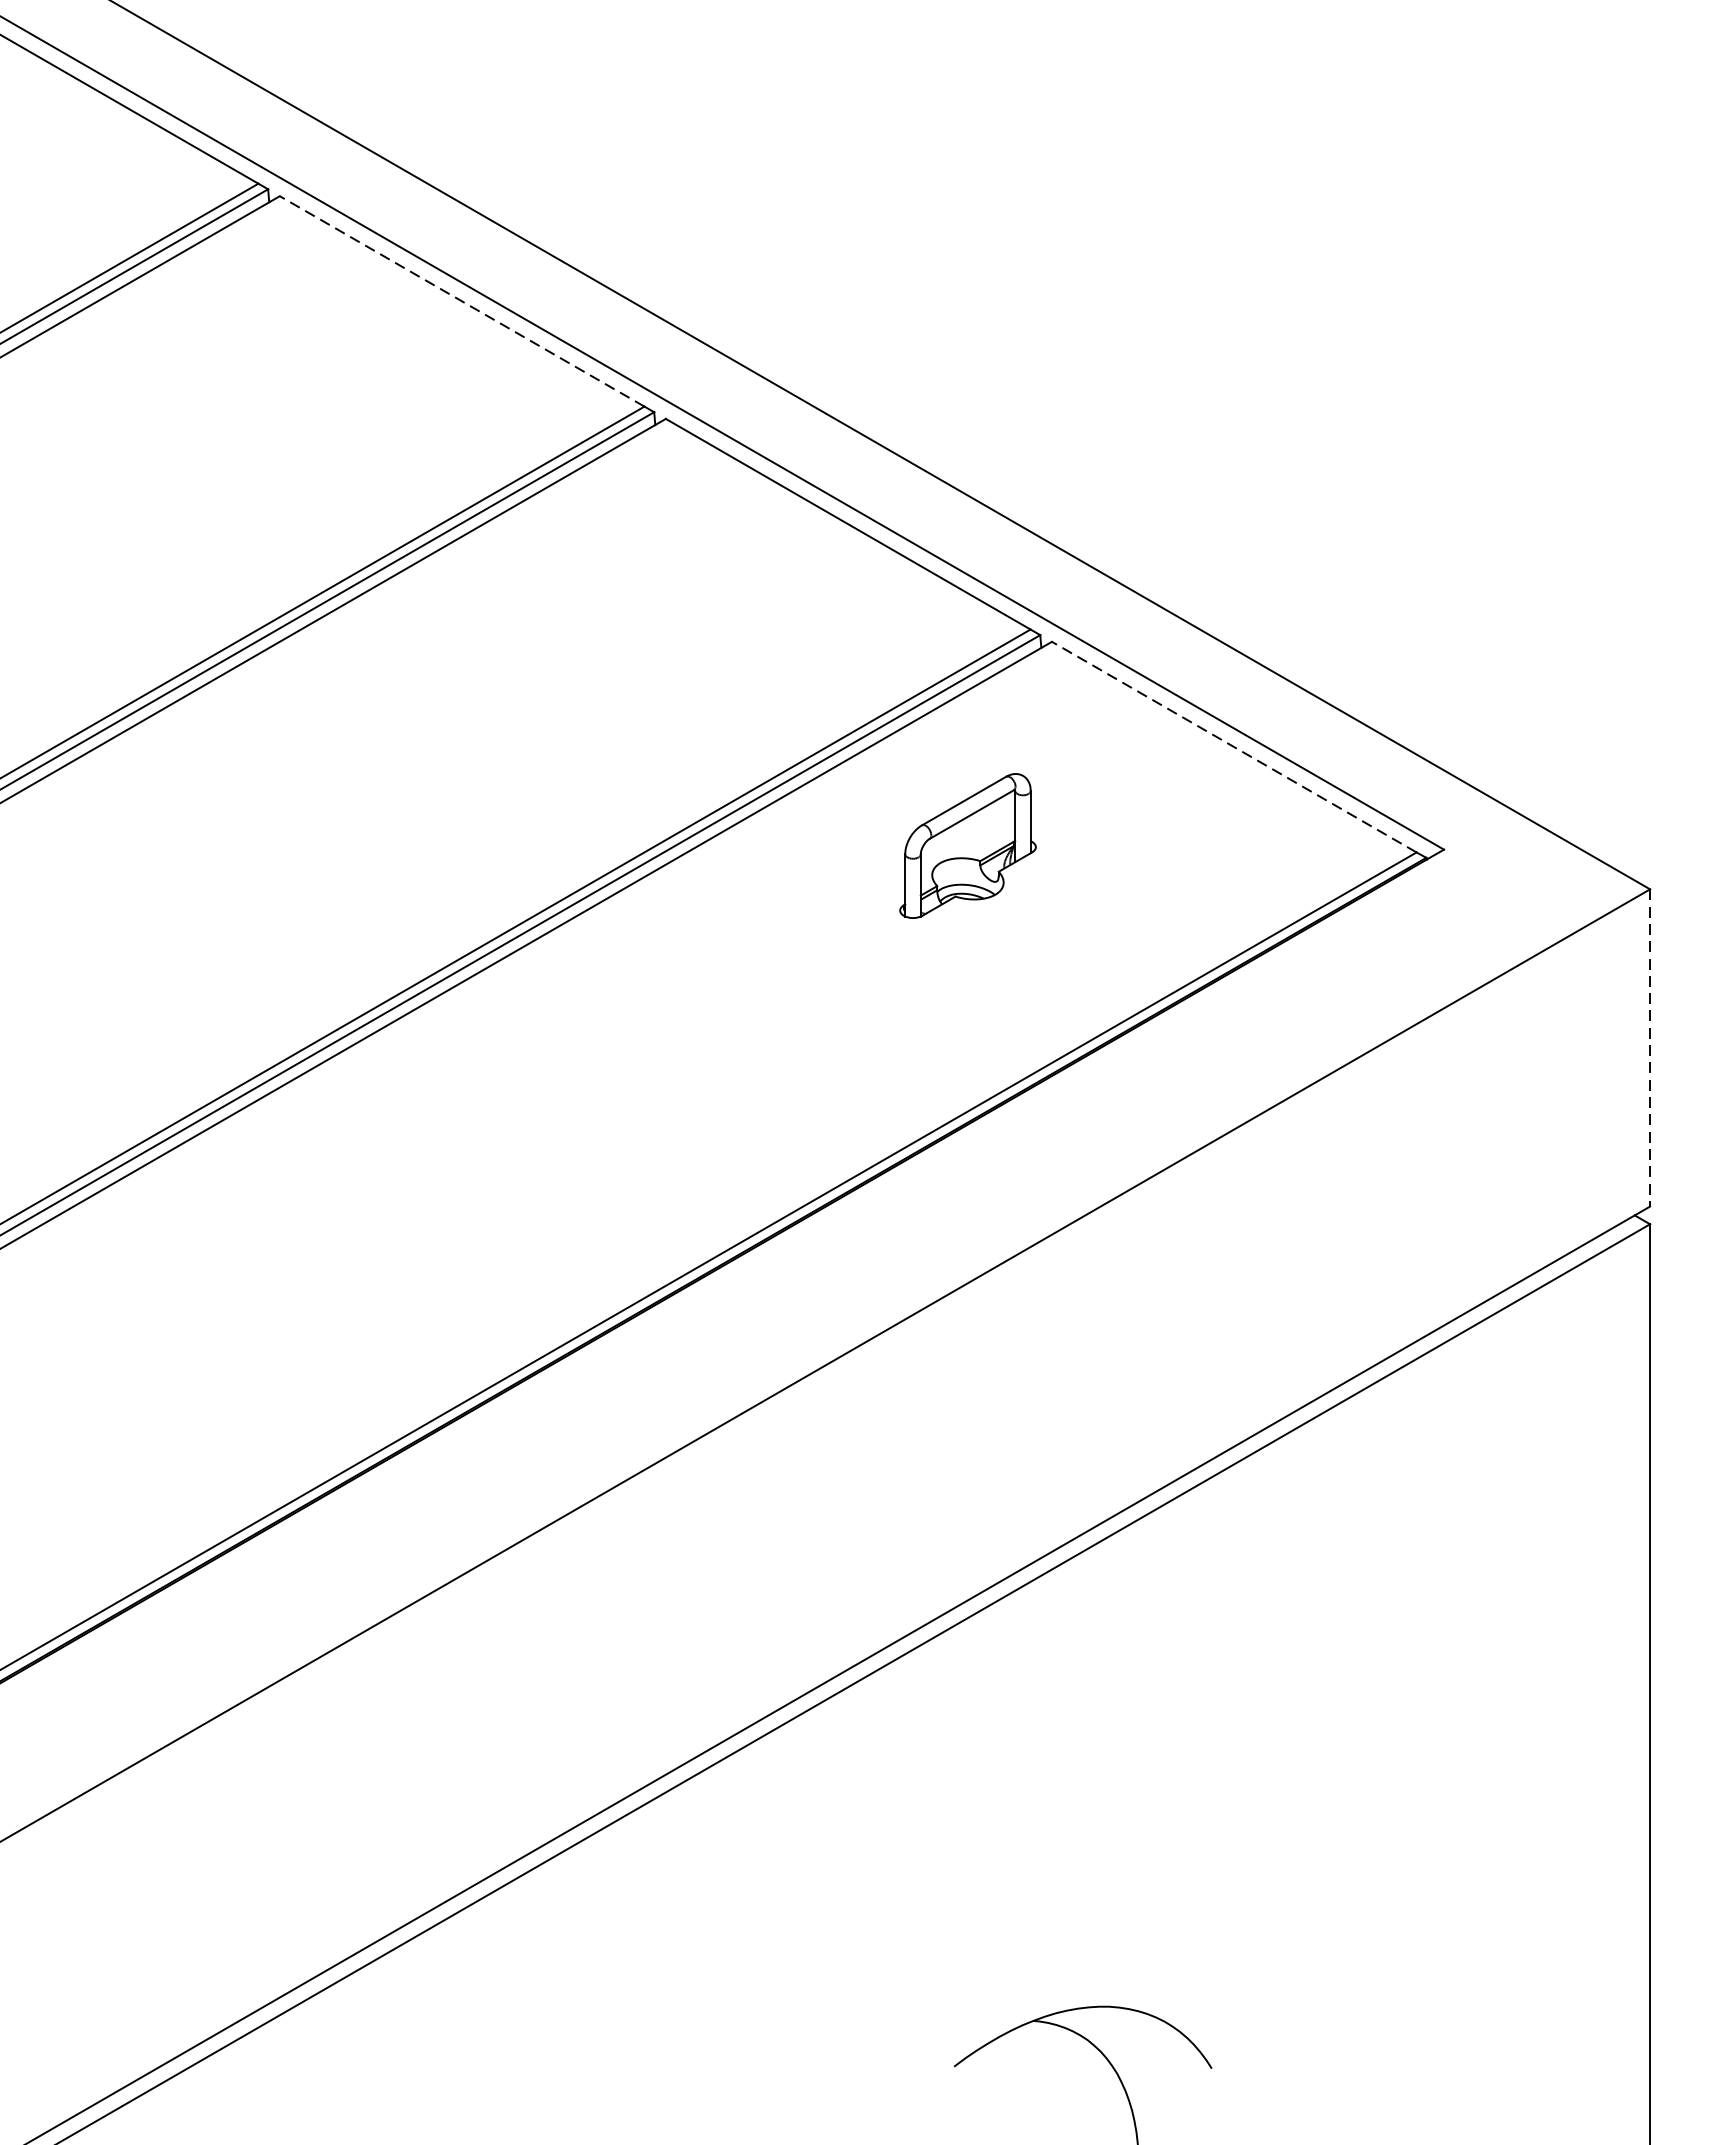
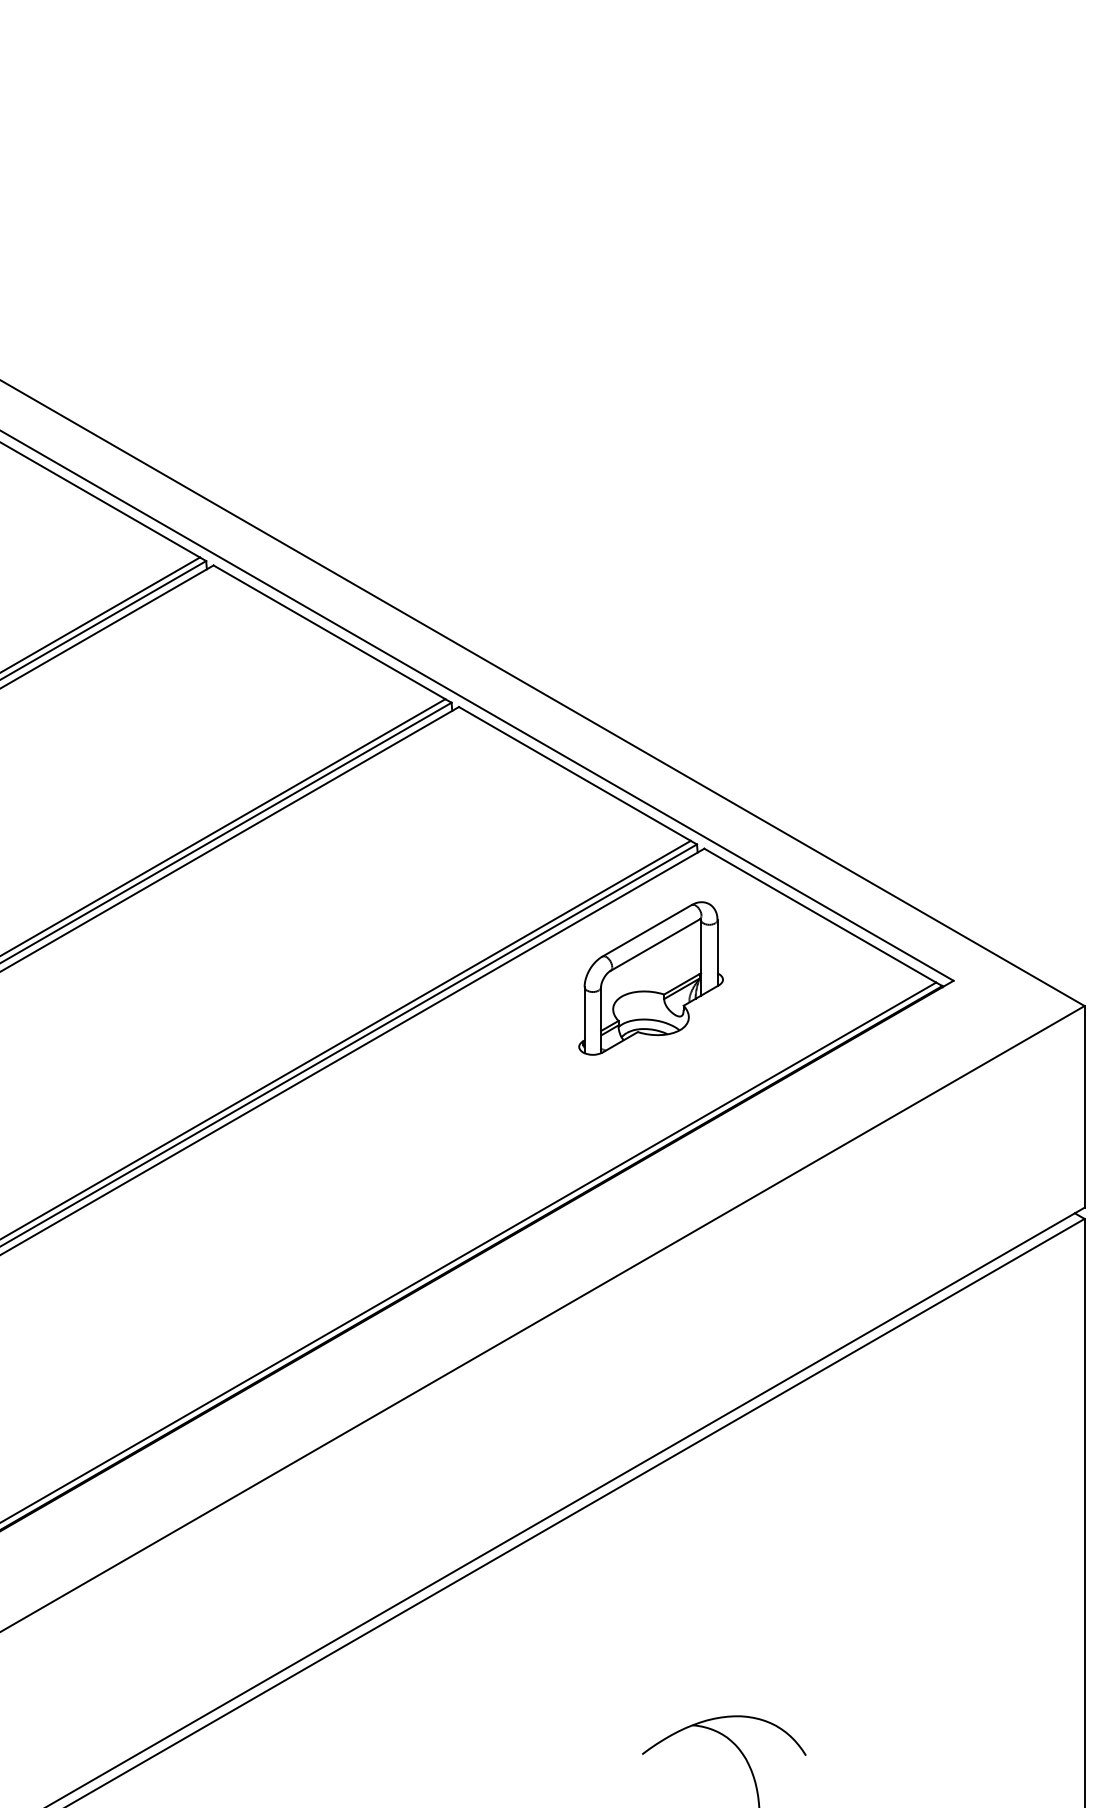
line: (462, 301) -> (329, 632), dashed -> solid
line: (1234, 746) -> (820, 915), dashed -> solid
part: (967, 846) -> (650, 978), size x1.67
line: (1649, 1047) -> (1084, 1106), dashed -> solid

